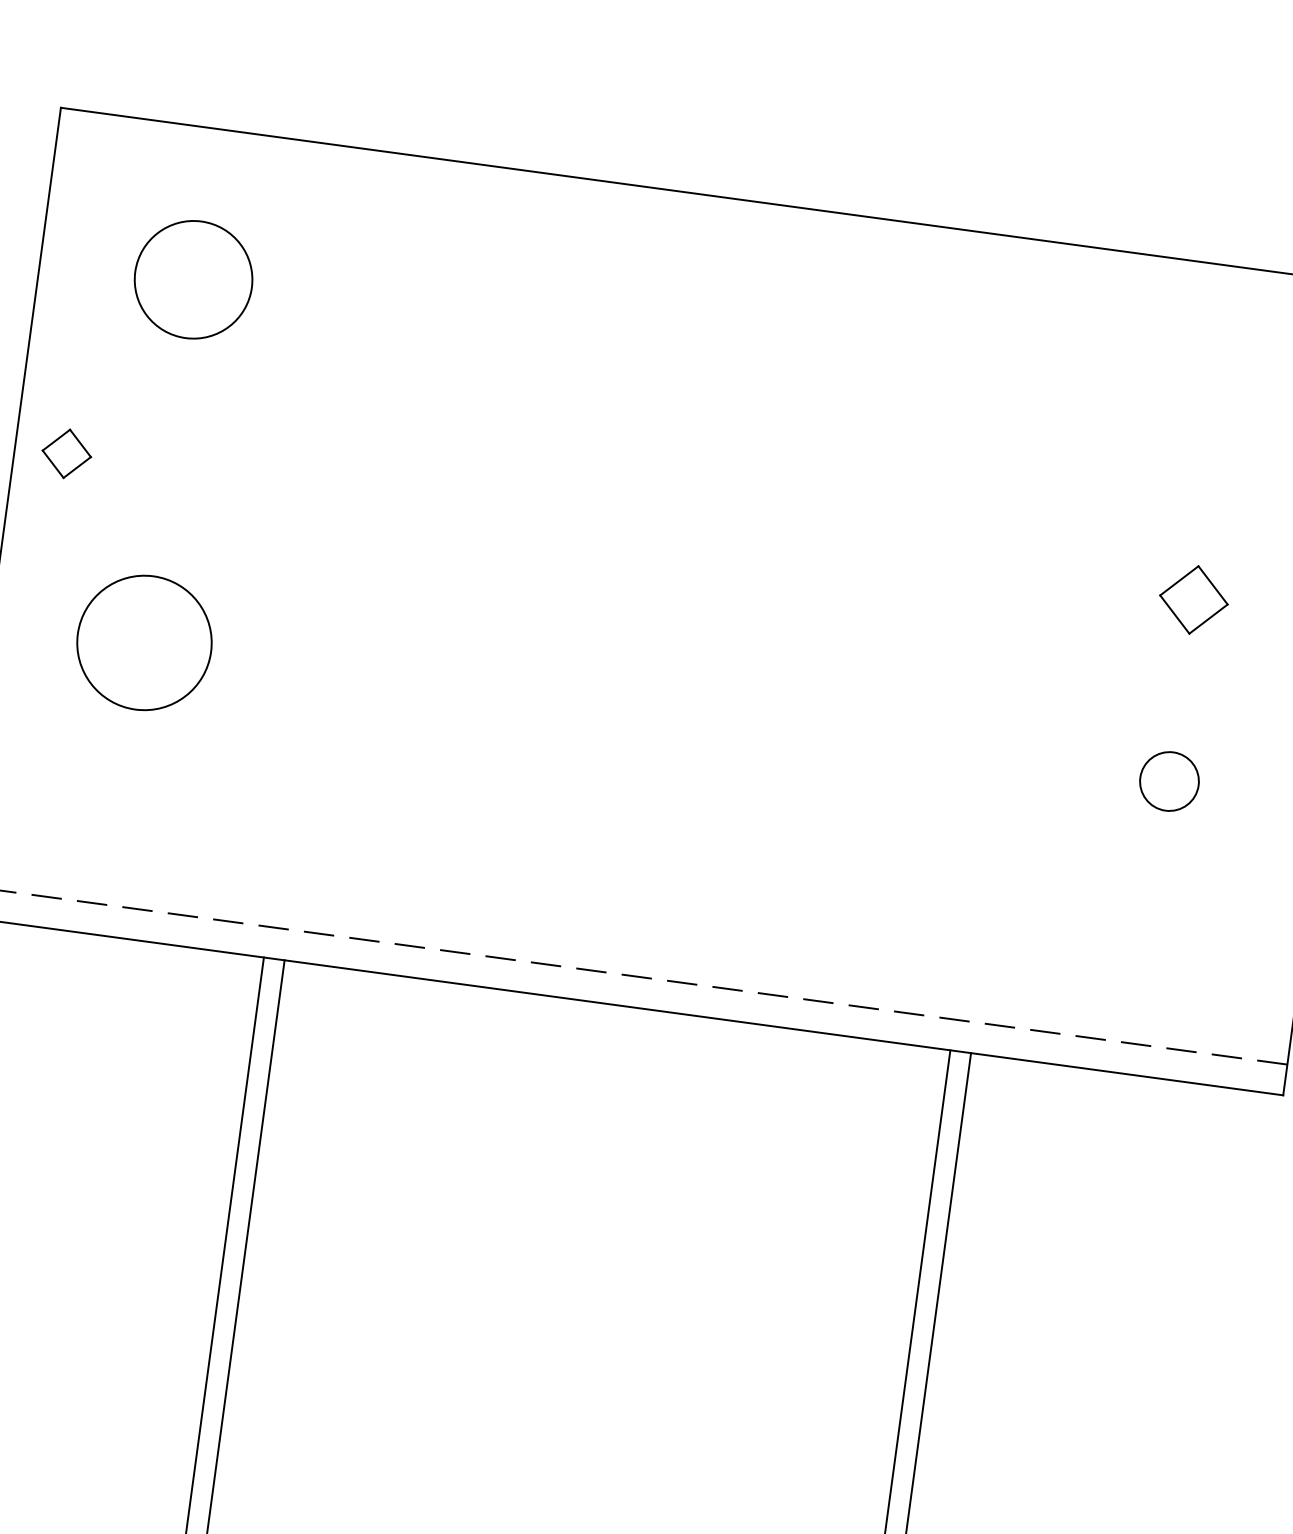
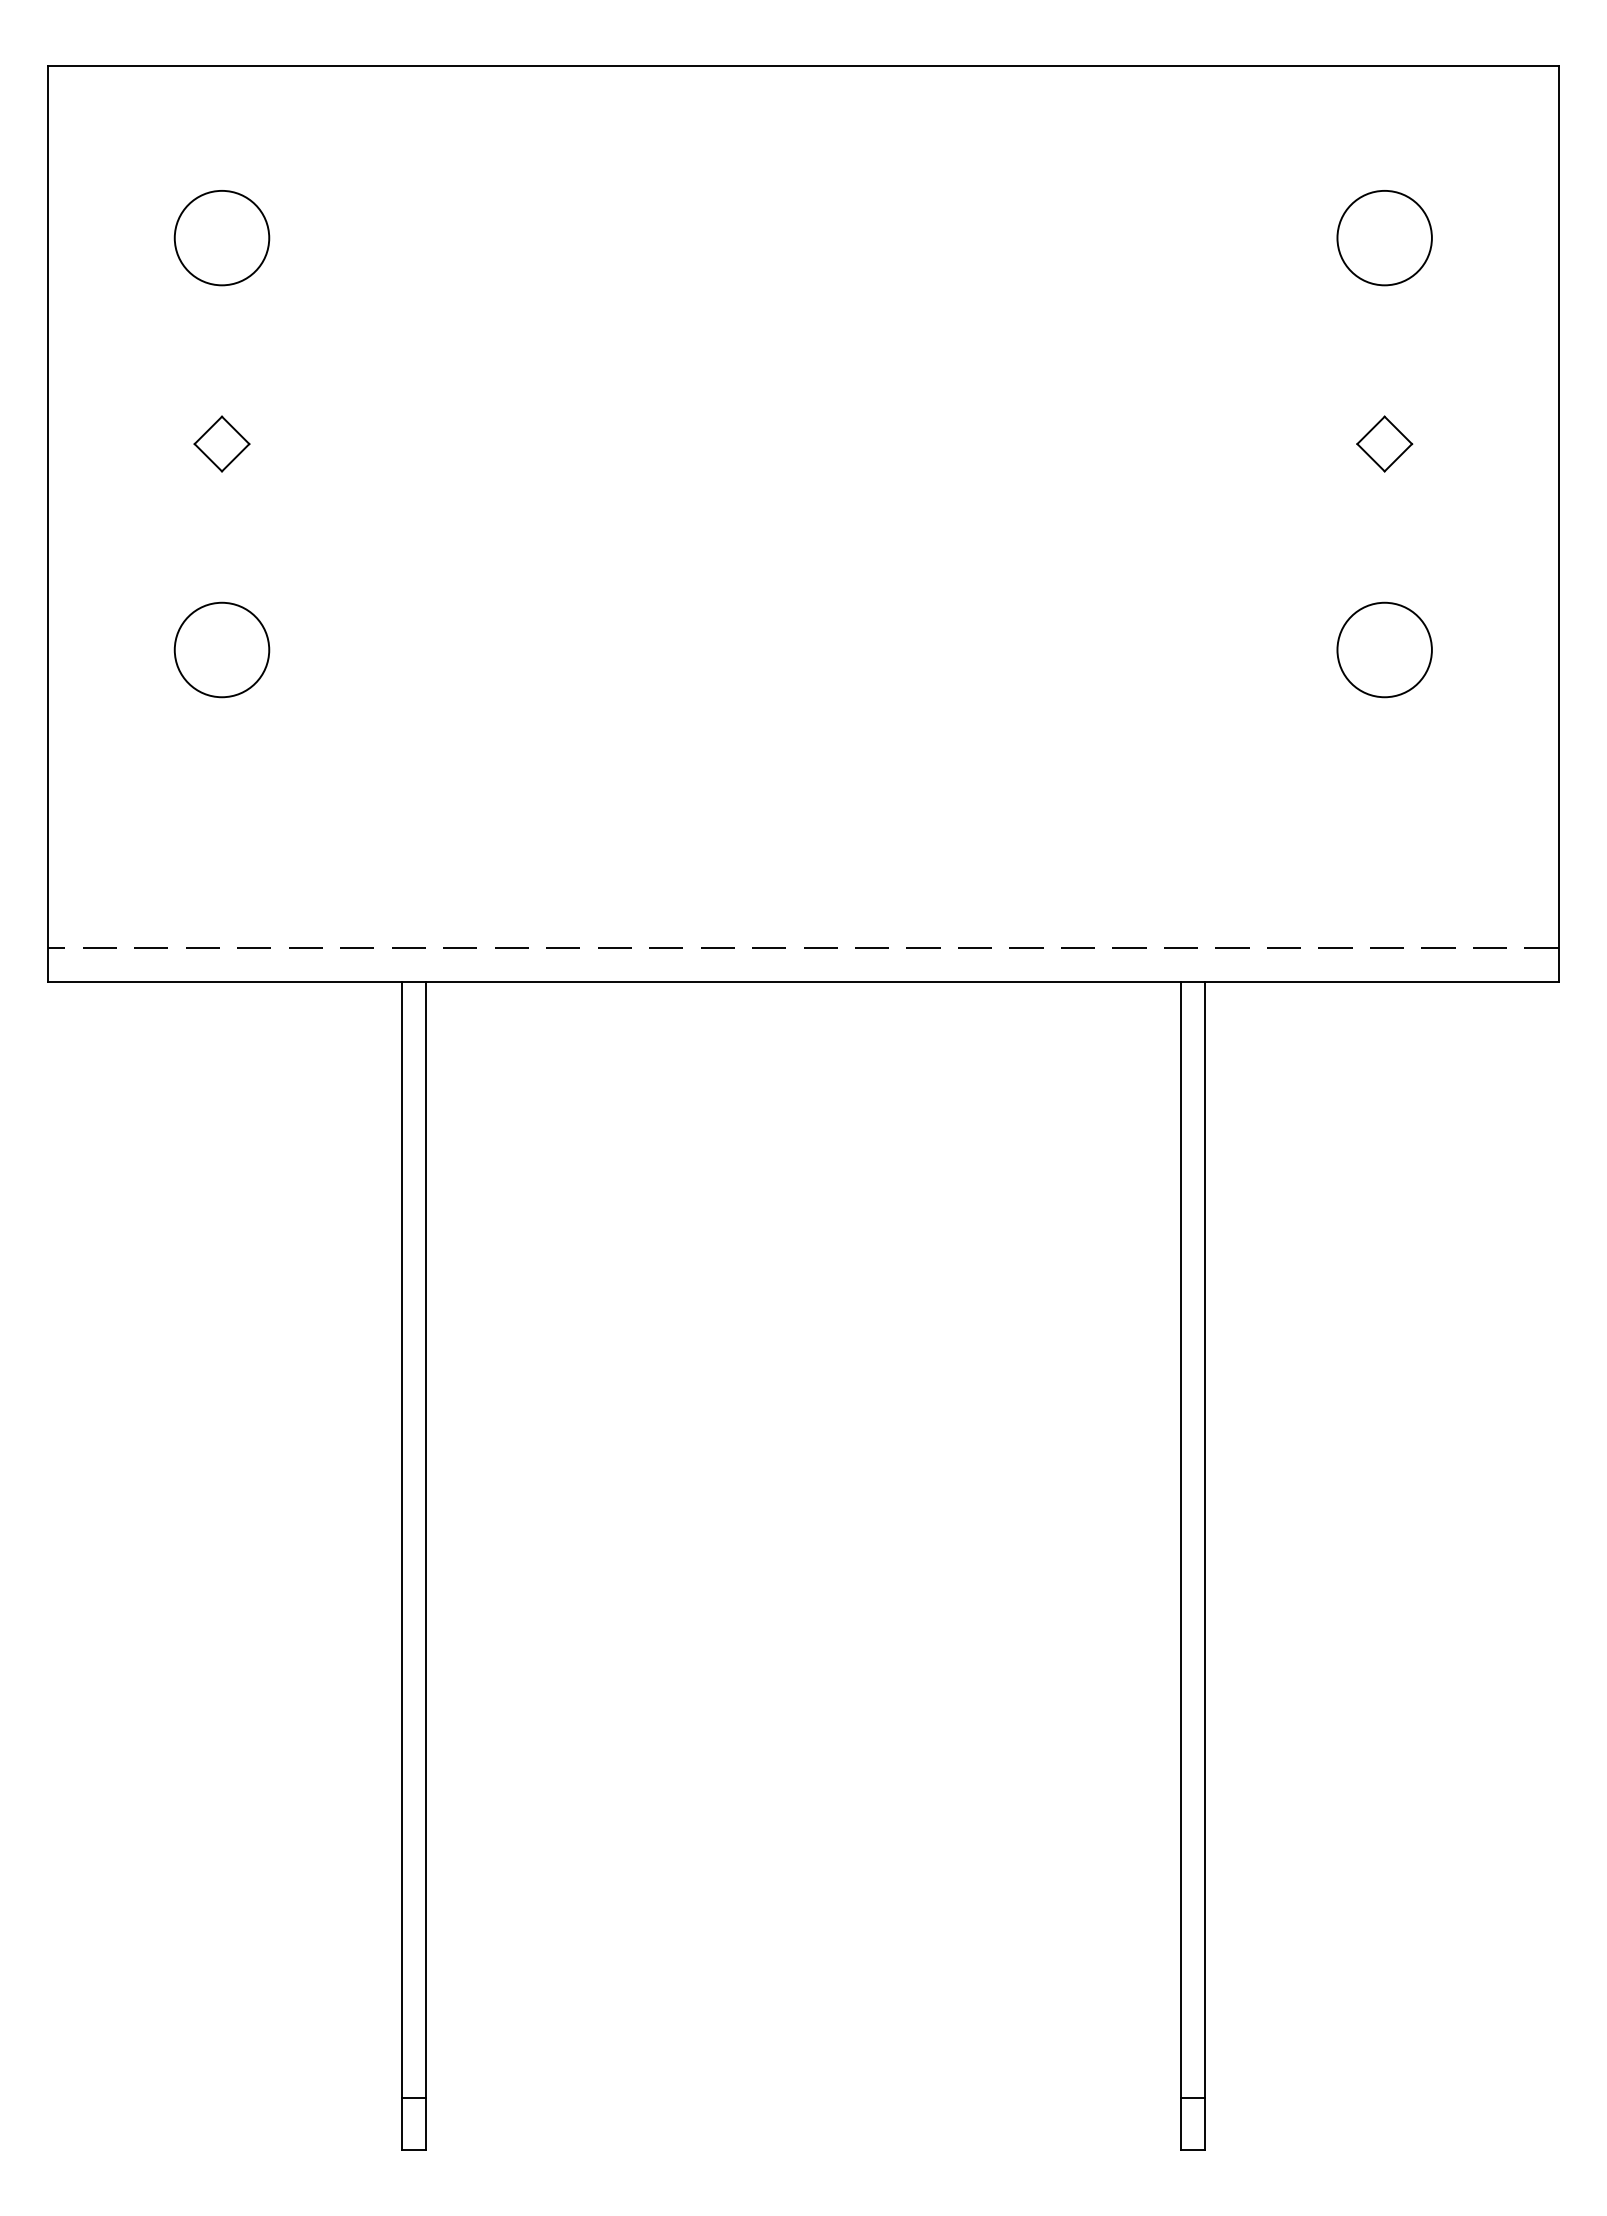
circle: (193, 279) -> (221, 237), size x0.71
circle: (1218, 418) -> (1384, 238), added
part: (66, 453) -> (221, 443), moved
part: (1193, 599) -> (1384, 443), size x0.71
circle: (144, 642) -> (221, 649), size x0.62
circle: (1169, 781) -> (1384, 649), size x1.43

